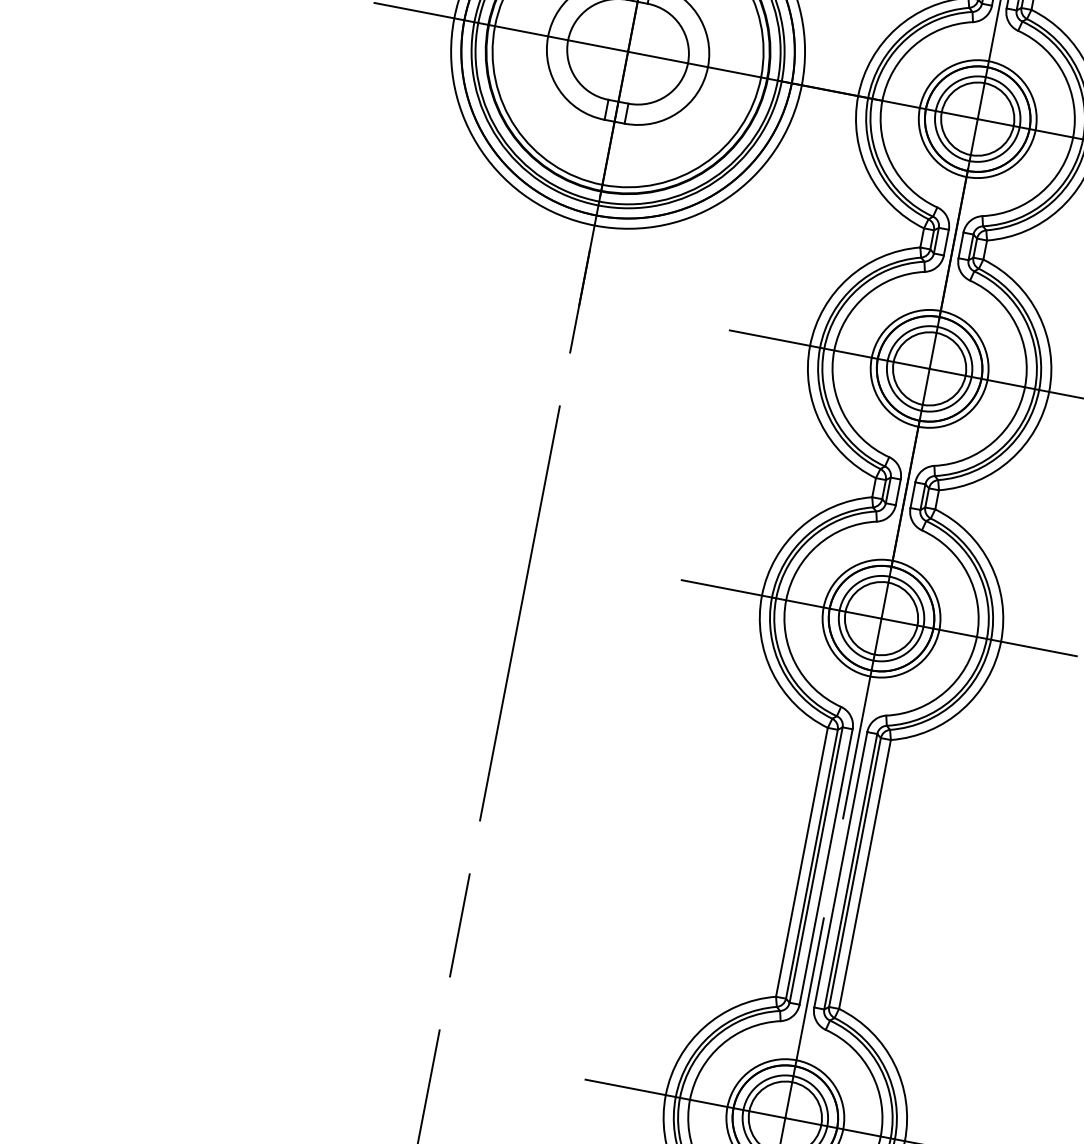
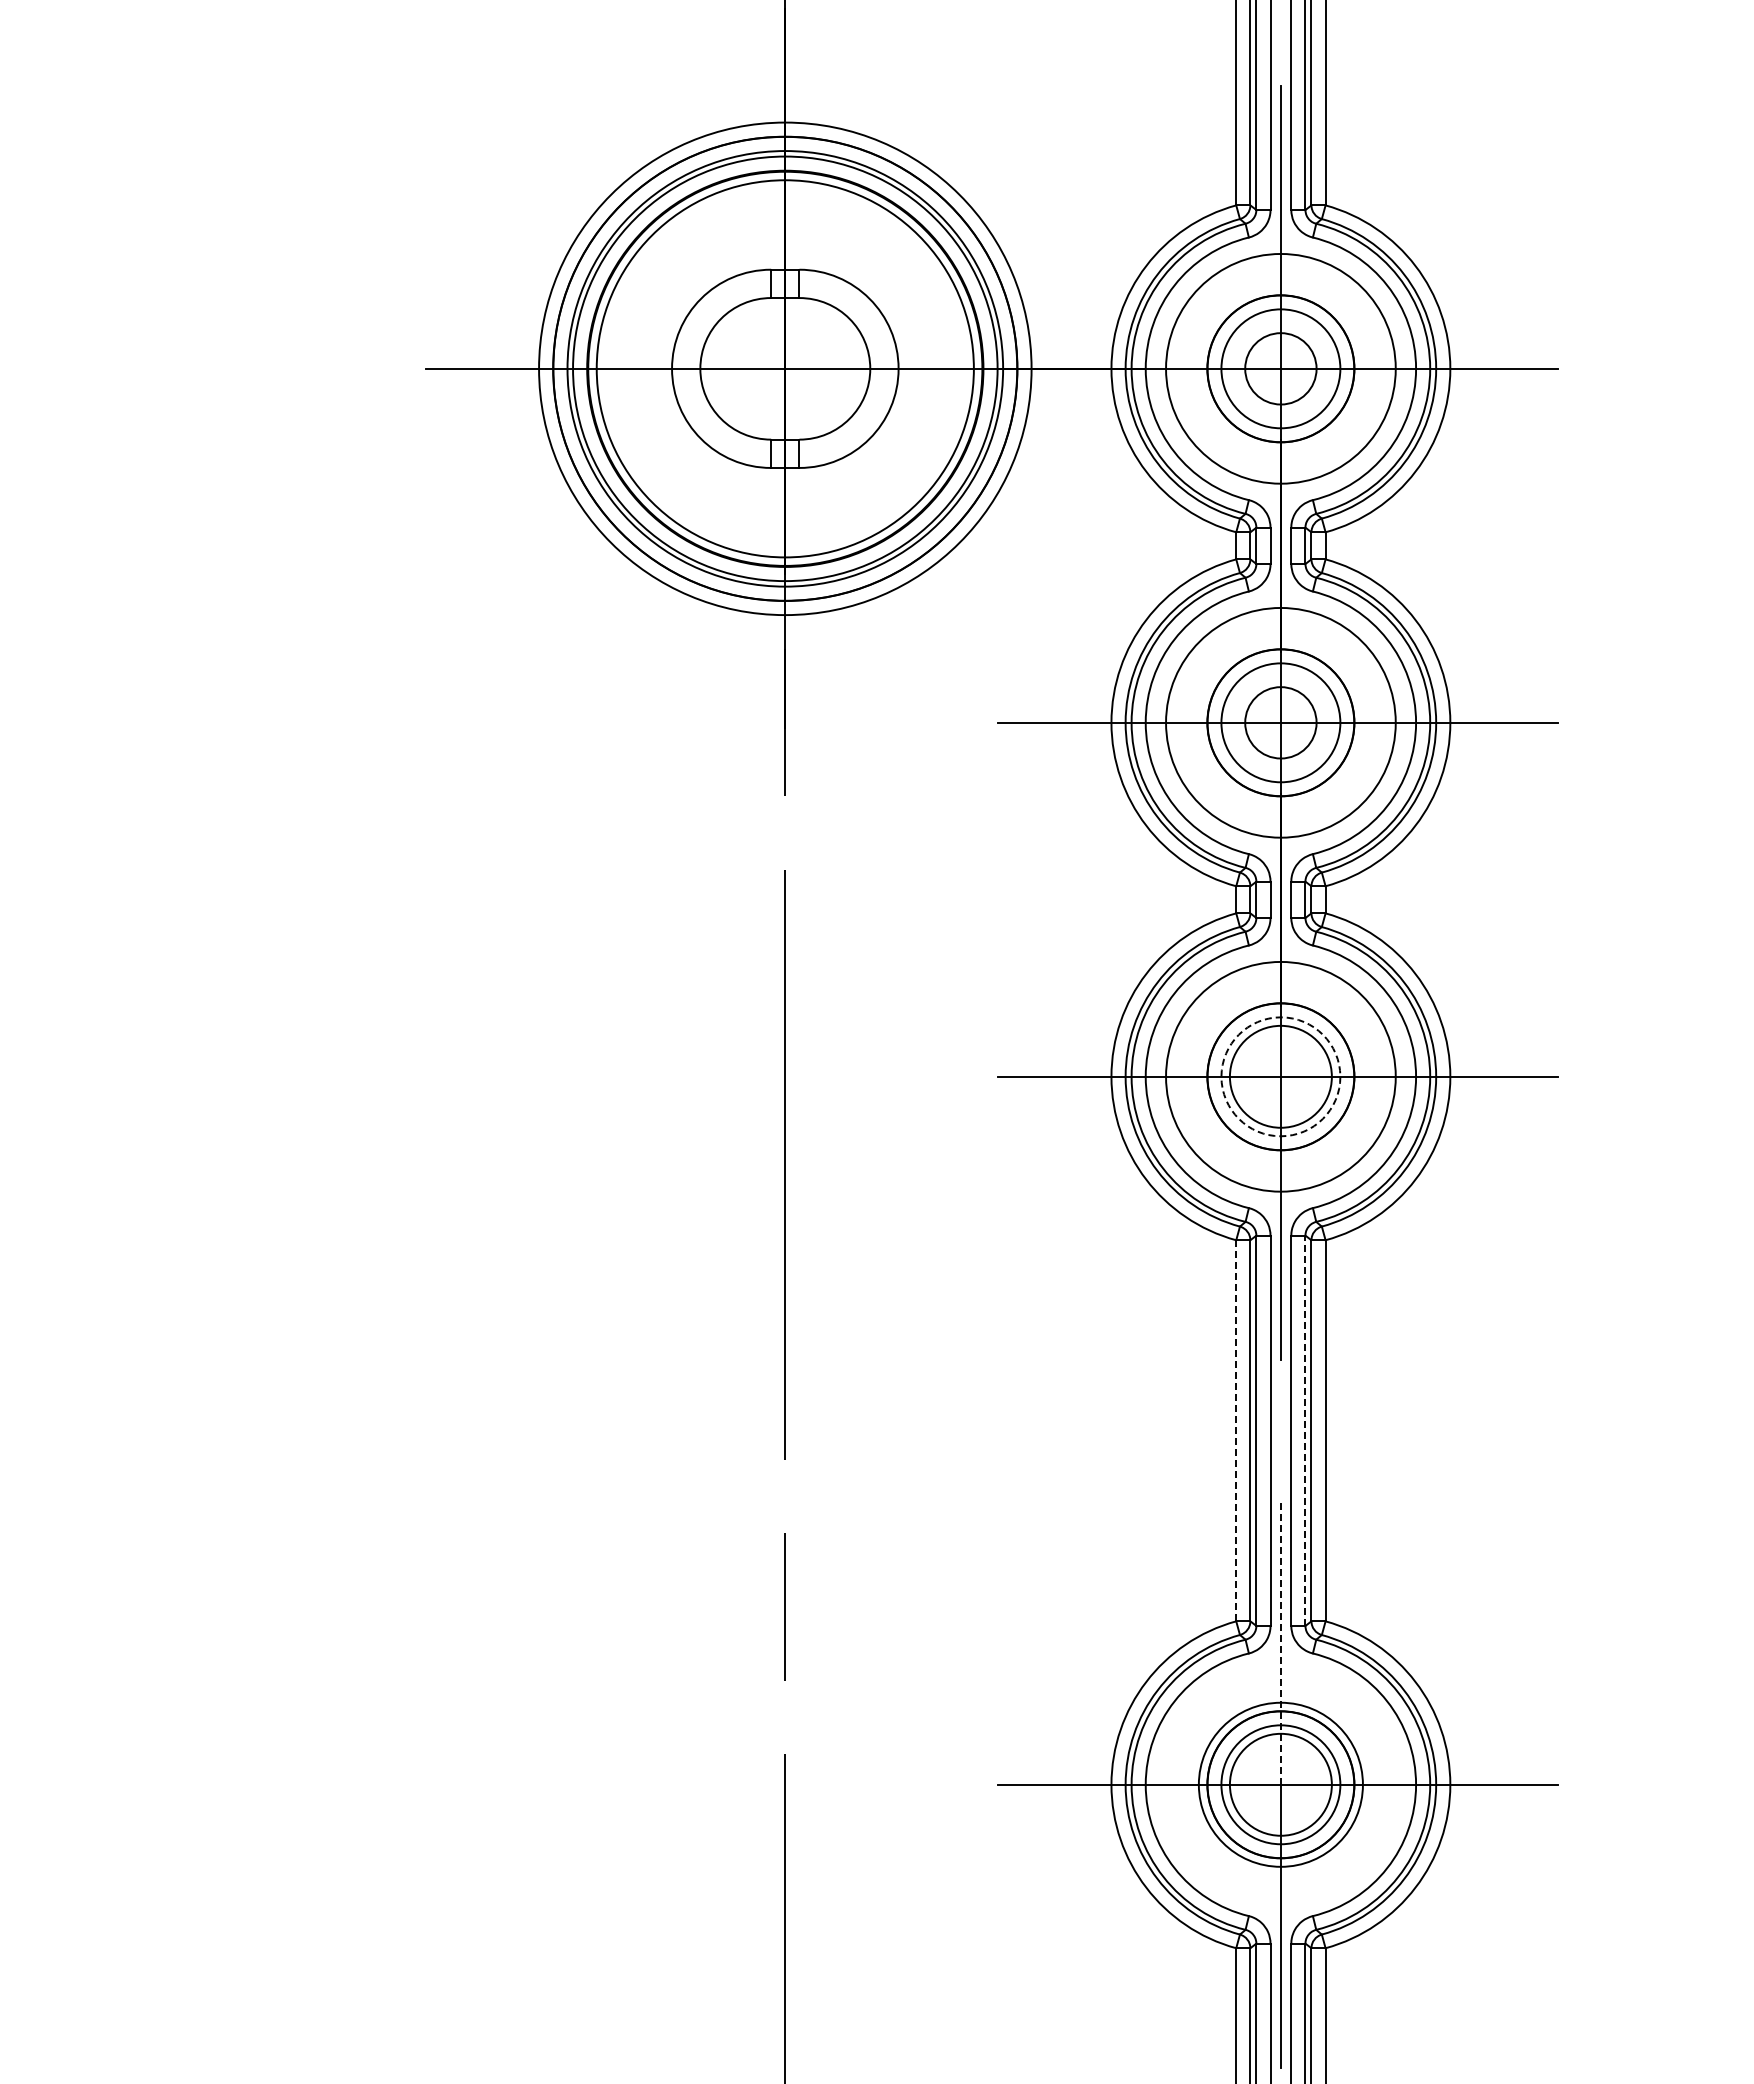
circle: (977, 118) -> (1280, 368), size x0.7
circle: (977, 118) -> (1280, 368), size x1.4
circle: (929, 368) -> (1280, 722), size x0.7
circle: (929, 368) -> (1280, 722), size x1.4
circle: (881, 618) -> (1280, 1076), size x1.4
circle: (881, 618) -> (1280, 1076), solid -> dashed
line: (802, 862) -> (1236, 1430), solid -> dashed
line: (850, 871) -> (1305, 1430), solid -> dashed
line: (804, 1018) -> (1280, 1643), solid -> dashed

